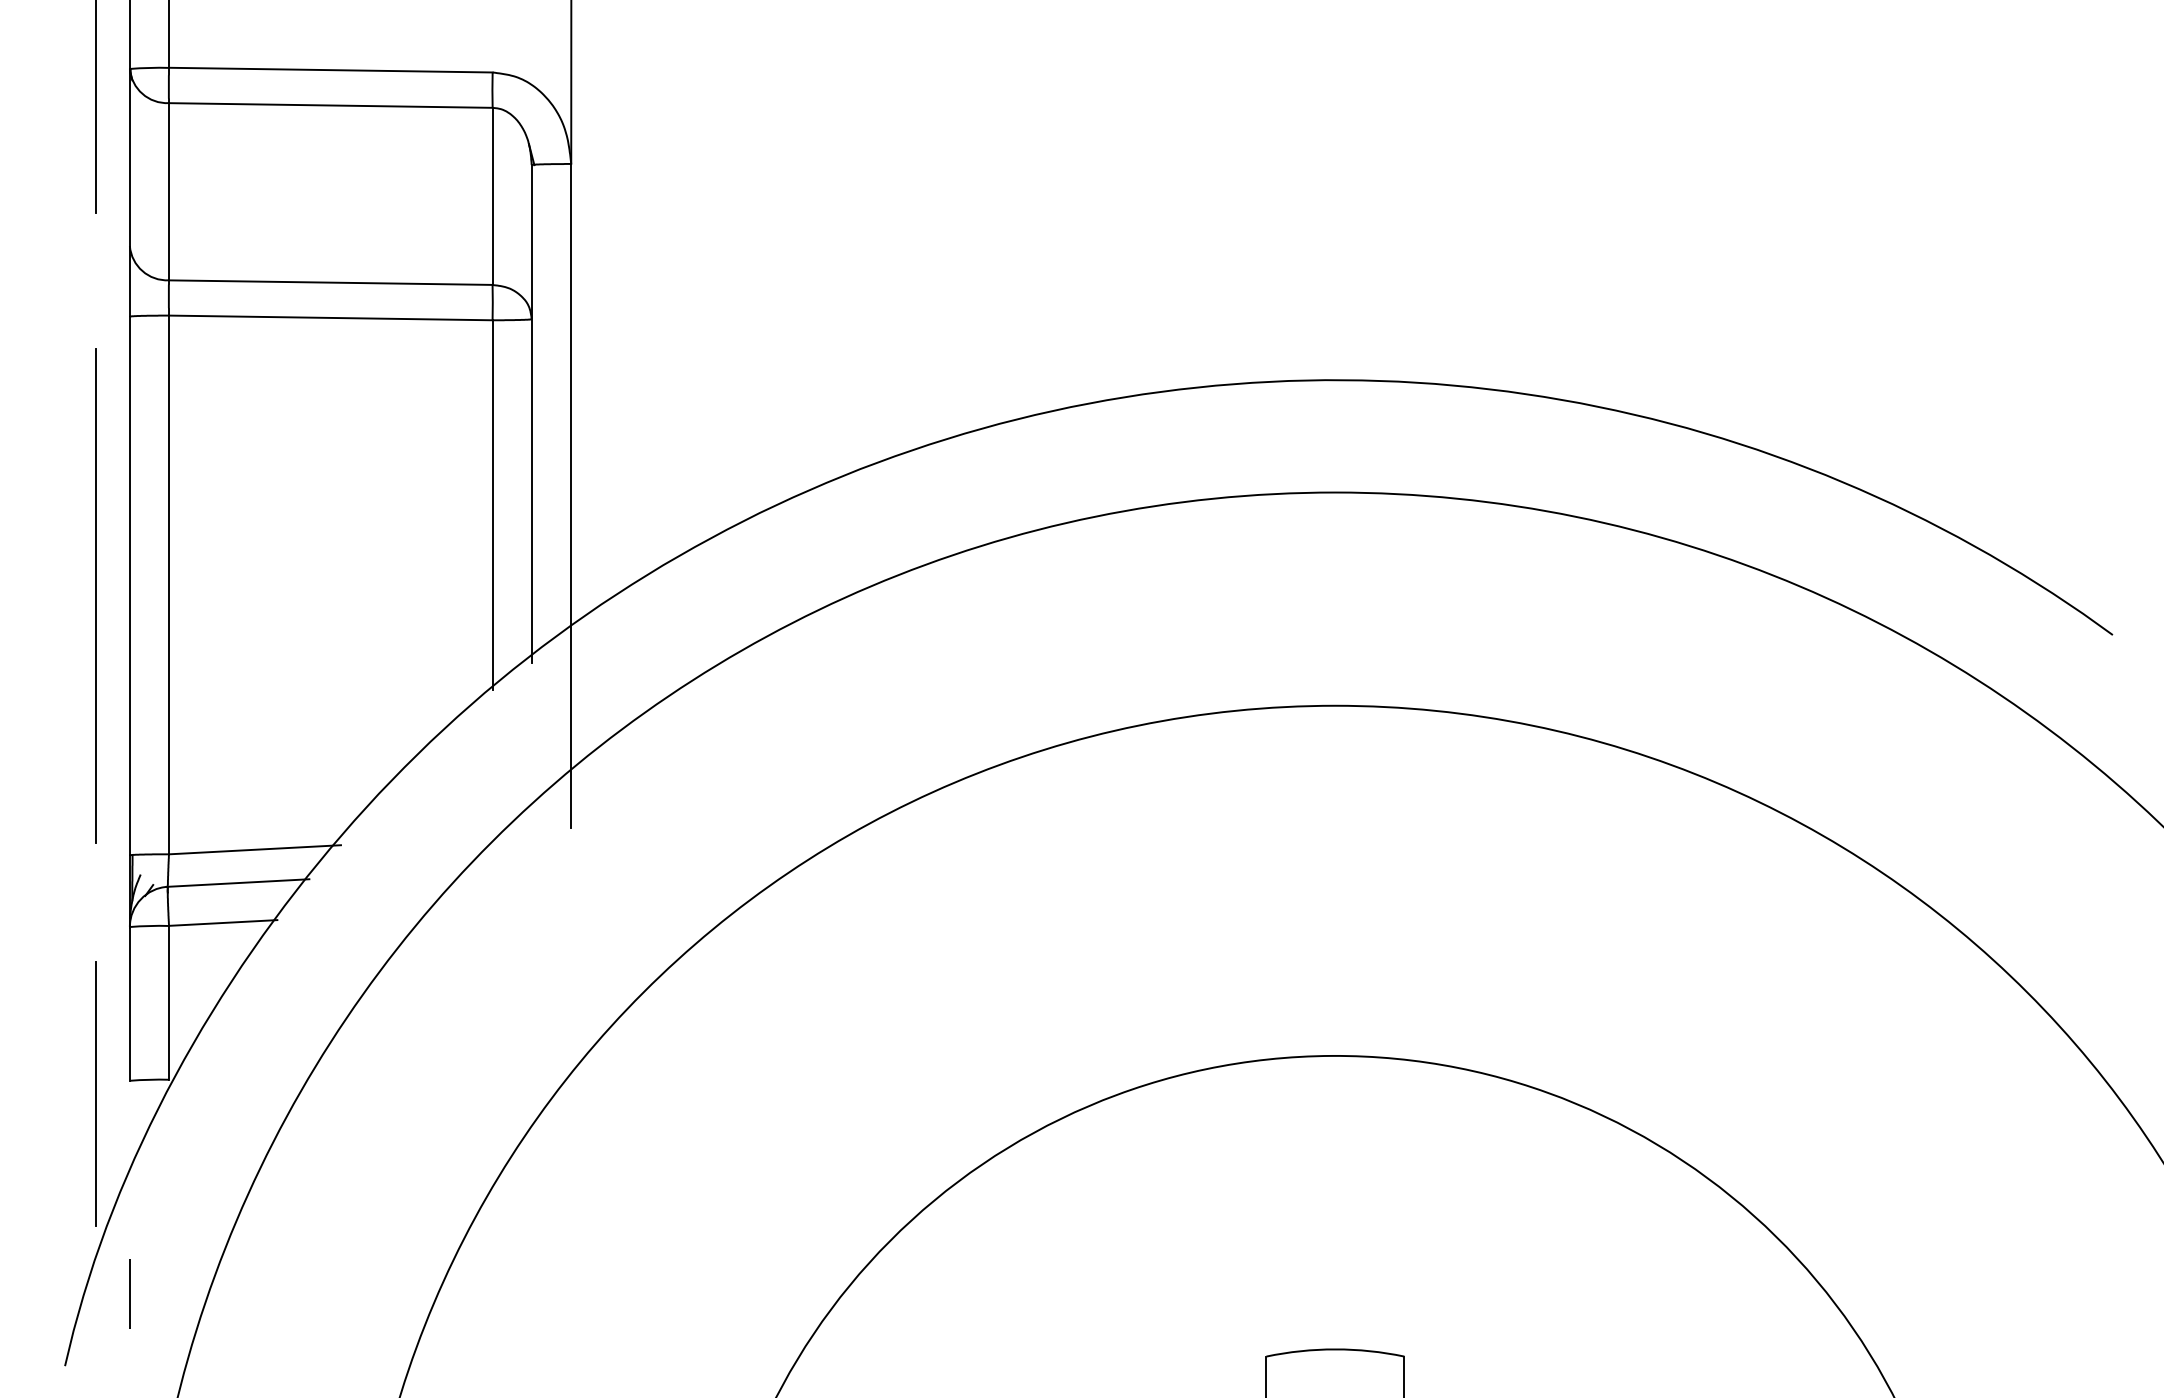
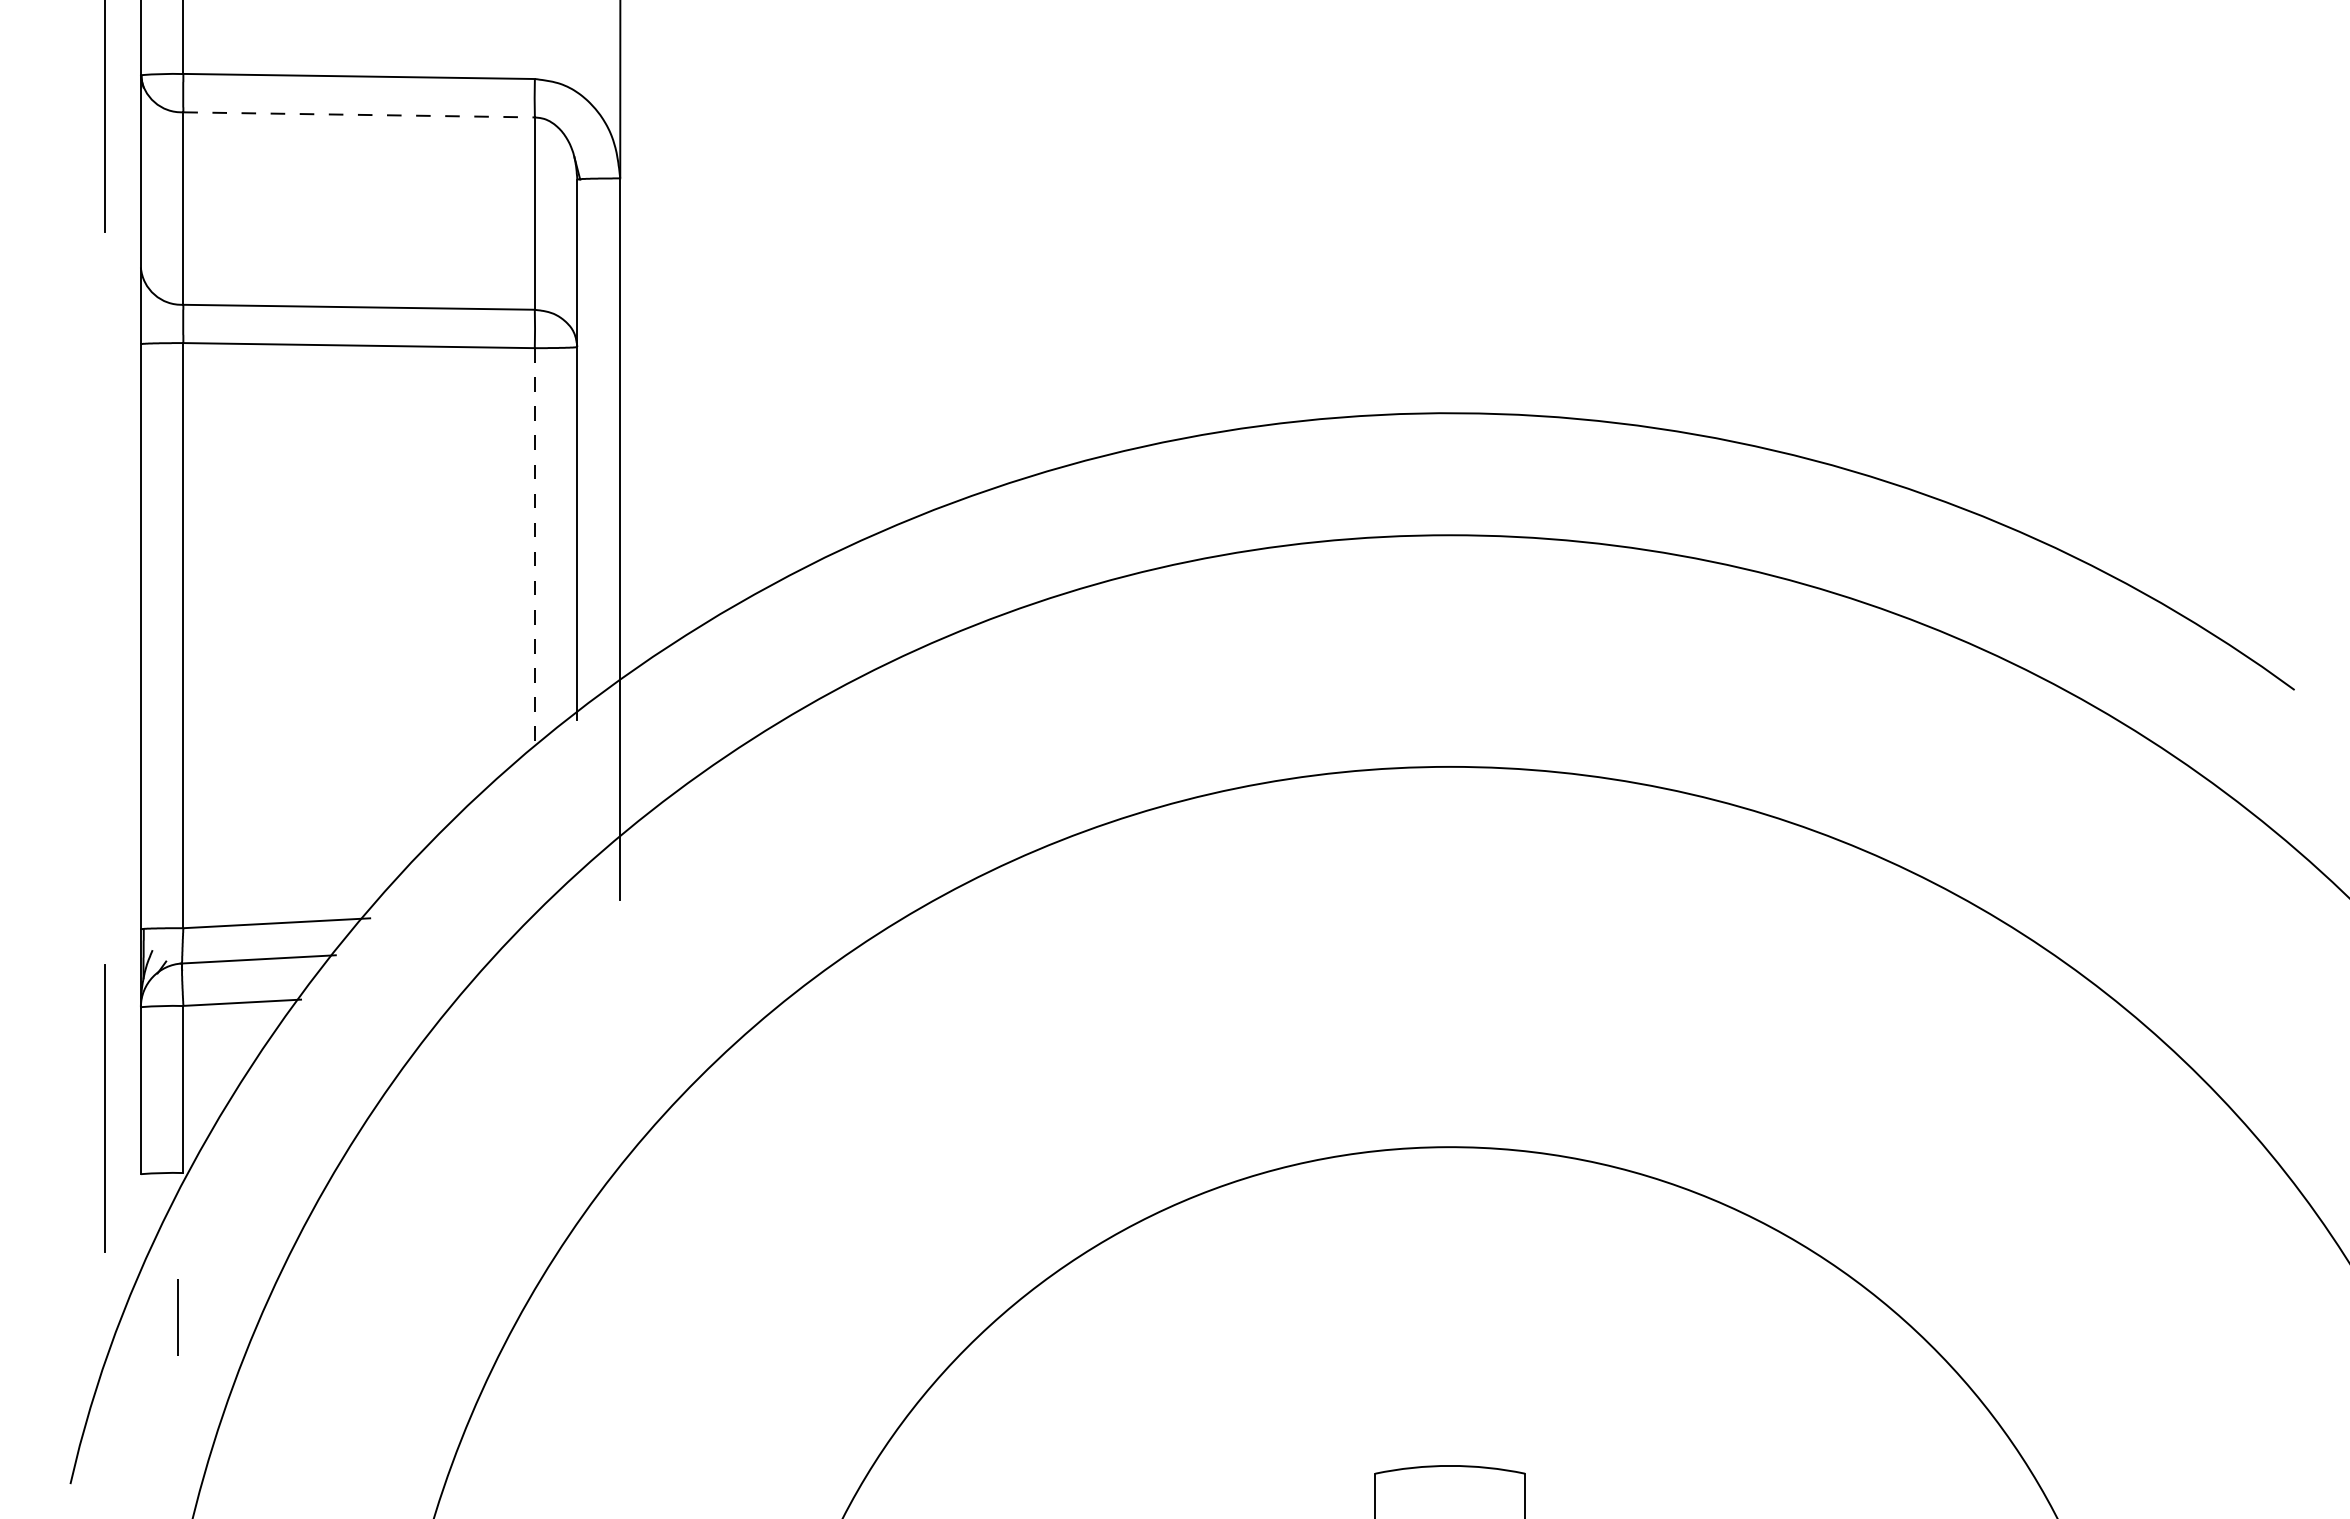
line: (331, 105) -> (359, 114), solid -> dashed
line: (492, 505) -> (534, 549), solid -> dashed
line: (96, 595) -> (104, 647), removed
line: (96, 1093) -> (104, 1108), moved
line: (129, 1293) -> (177, 1317), moved

